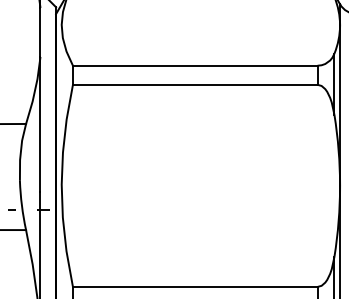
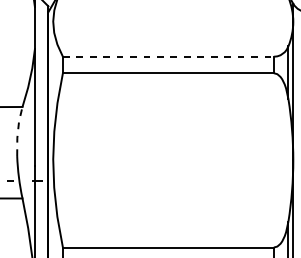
line: (195, 65) -> (168, 56), solid -> dashed
line: (20, 151) -> (17, 130), solid -> dashed

